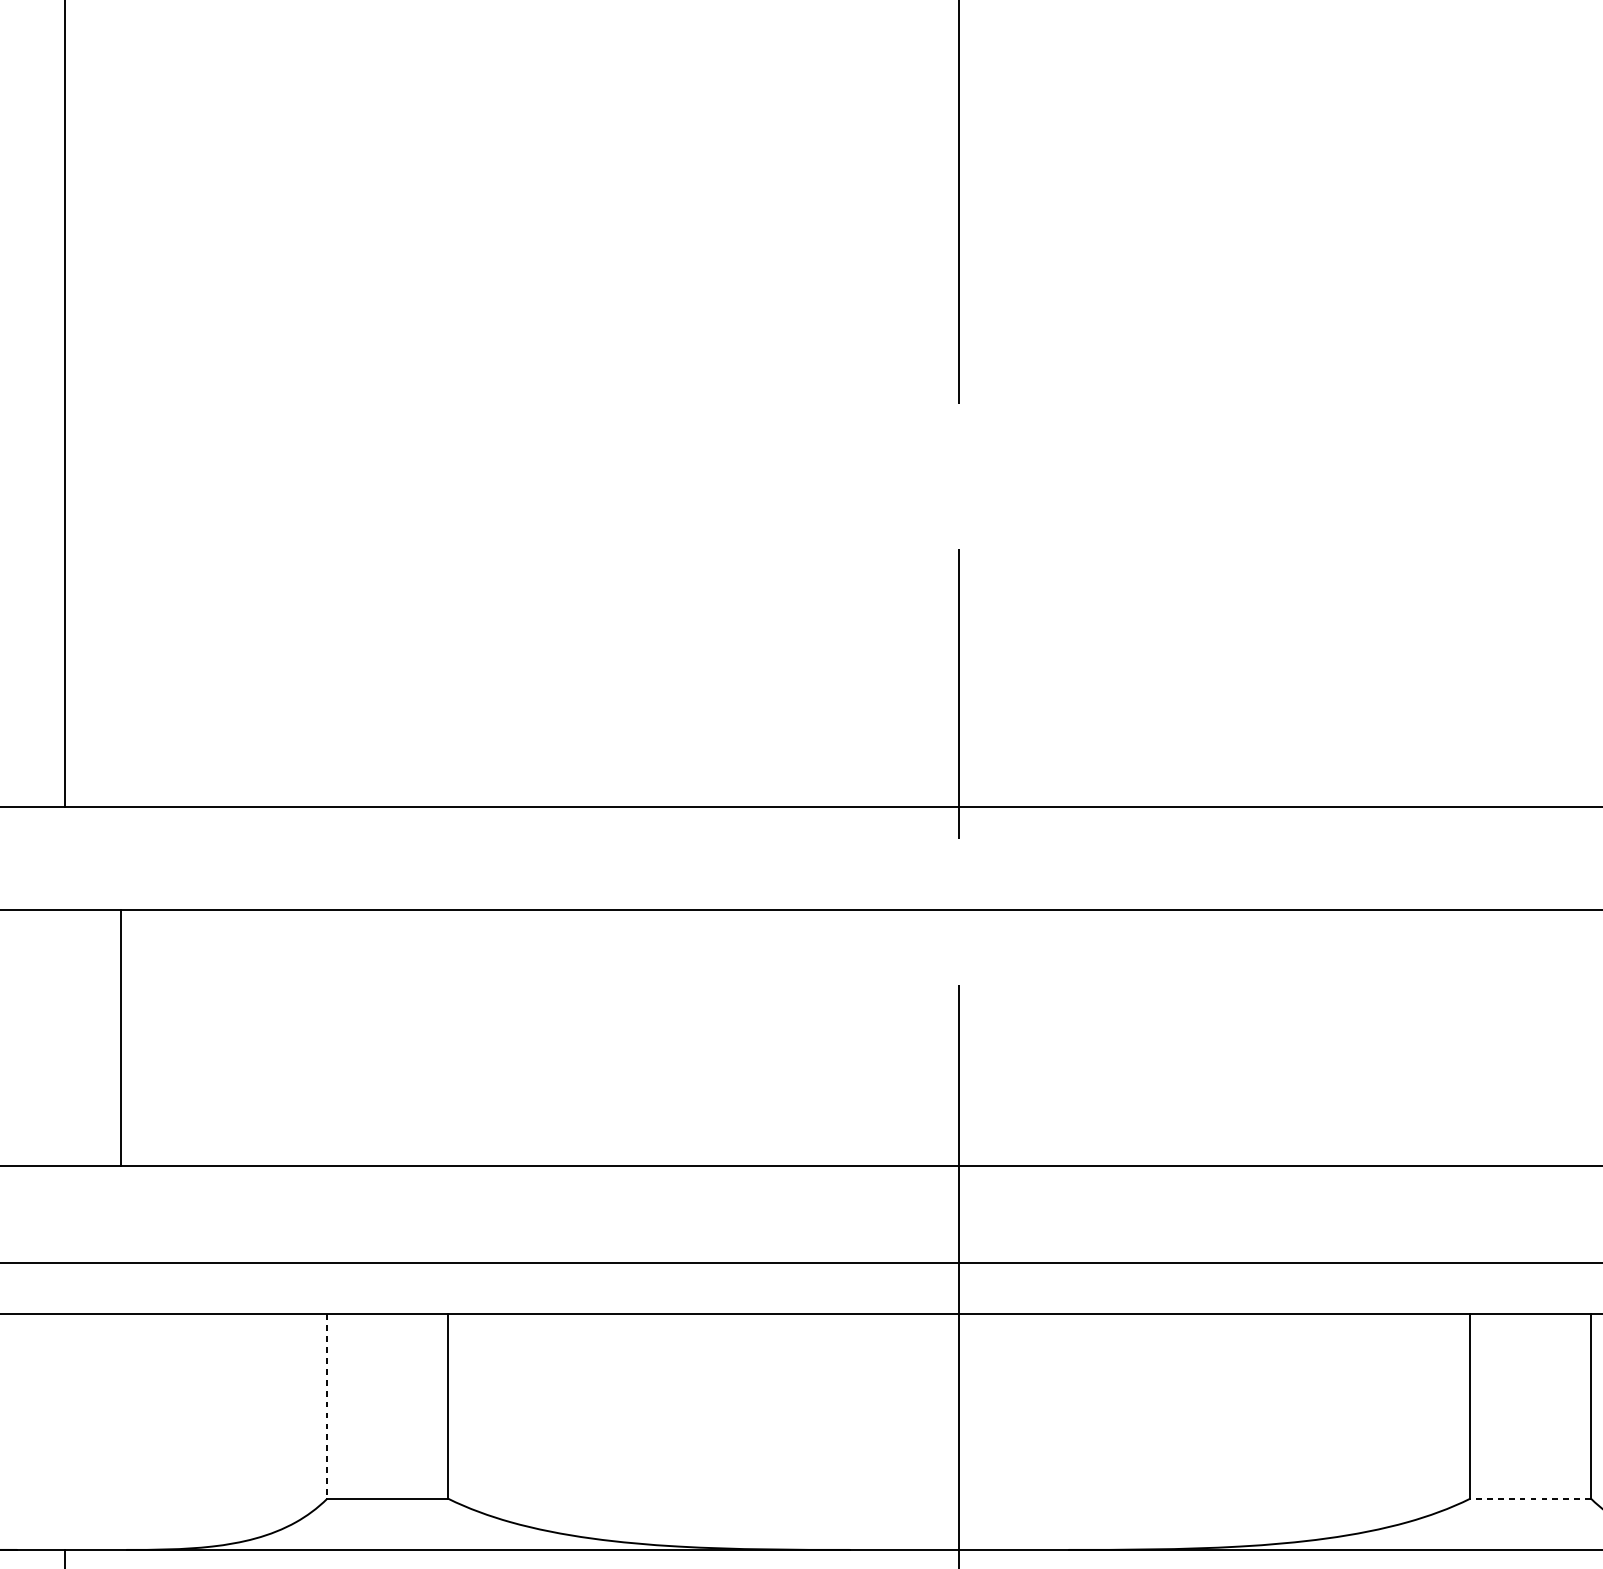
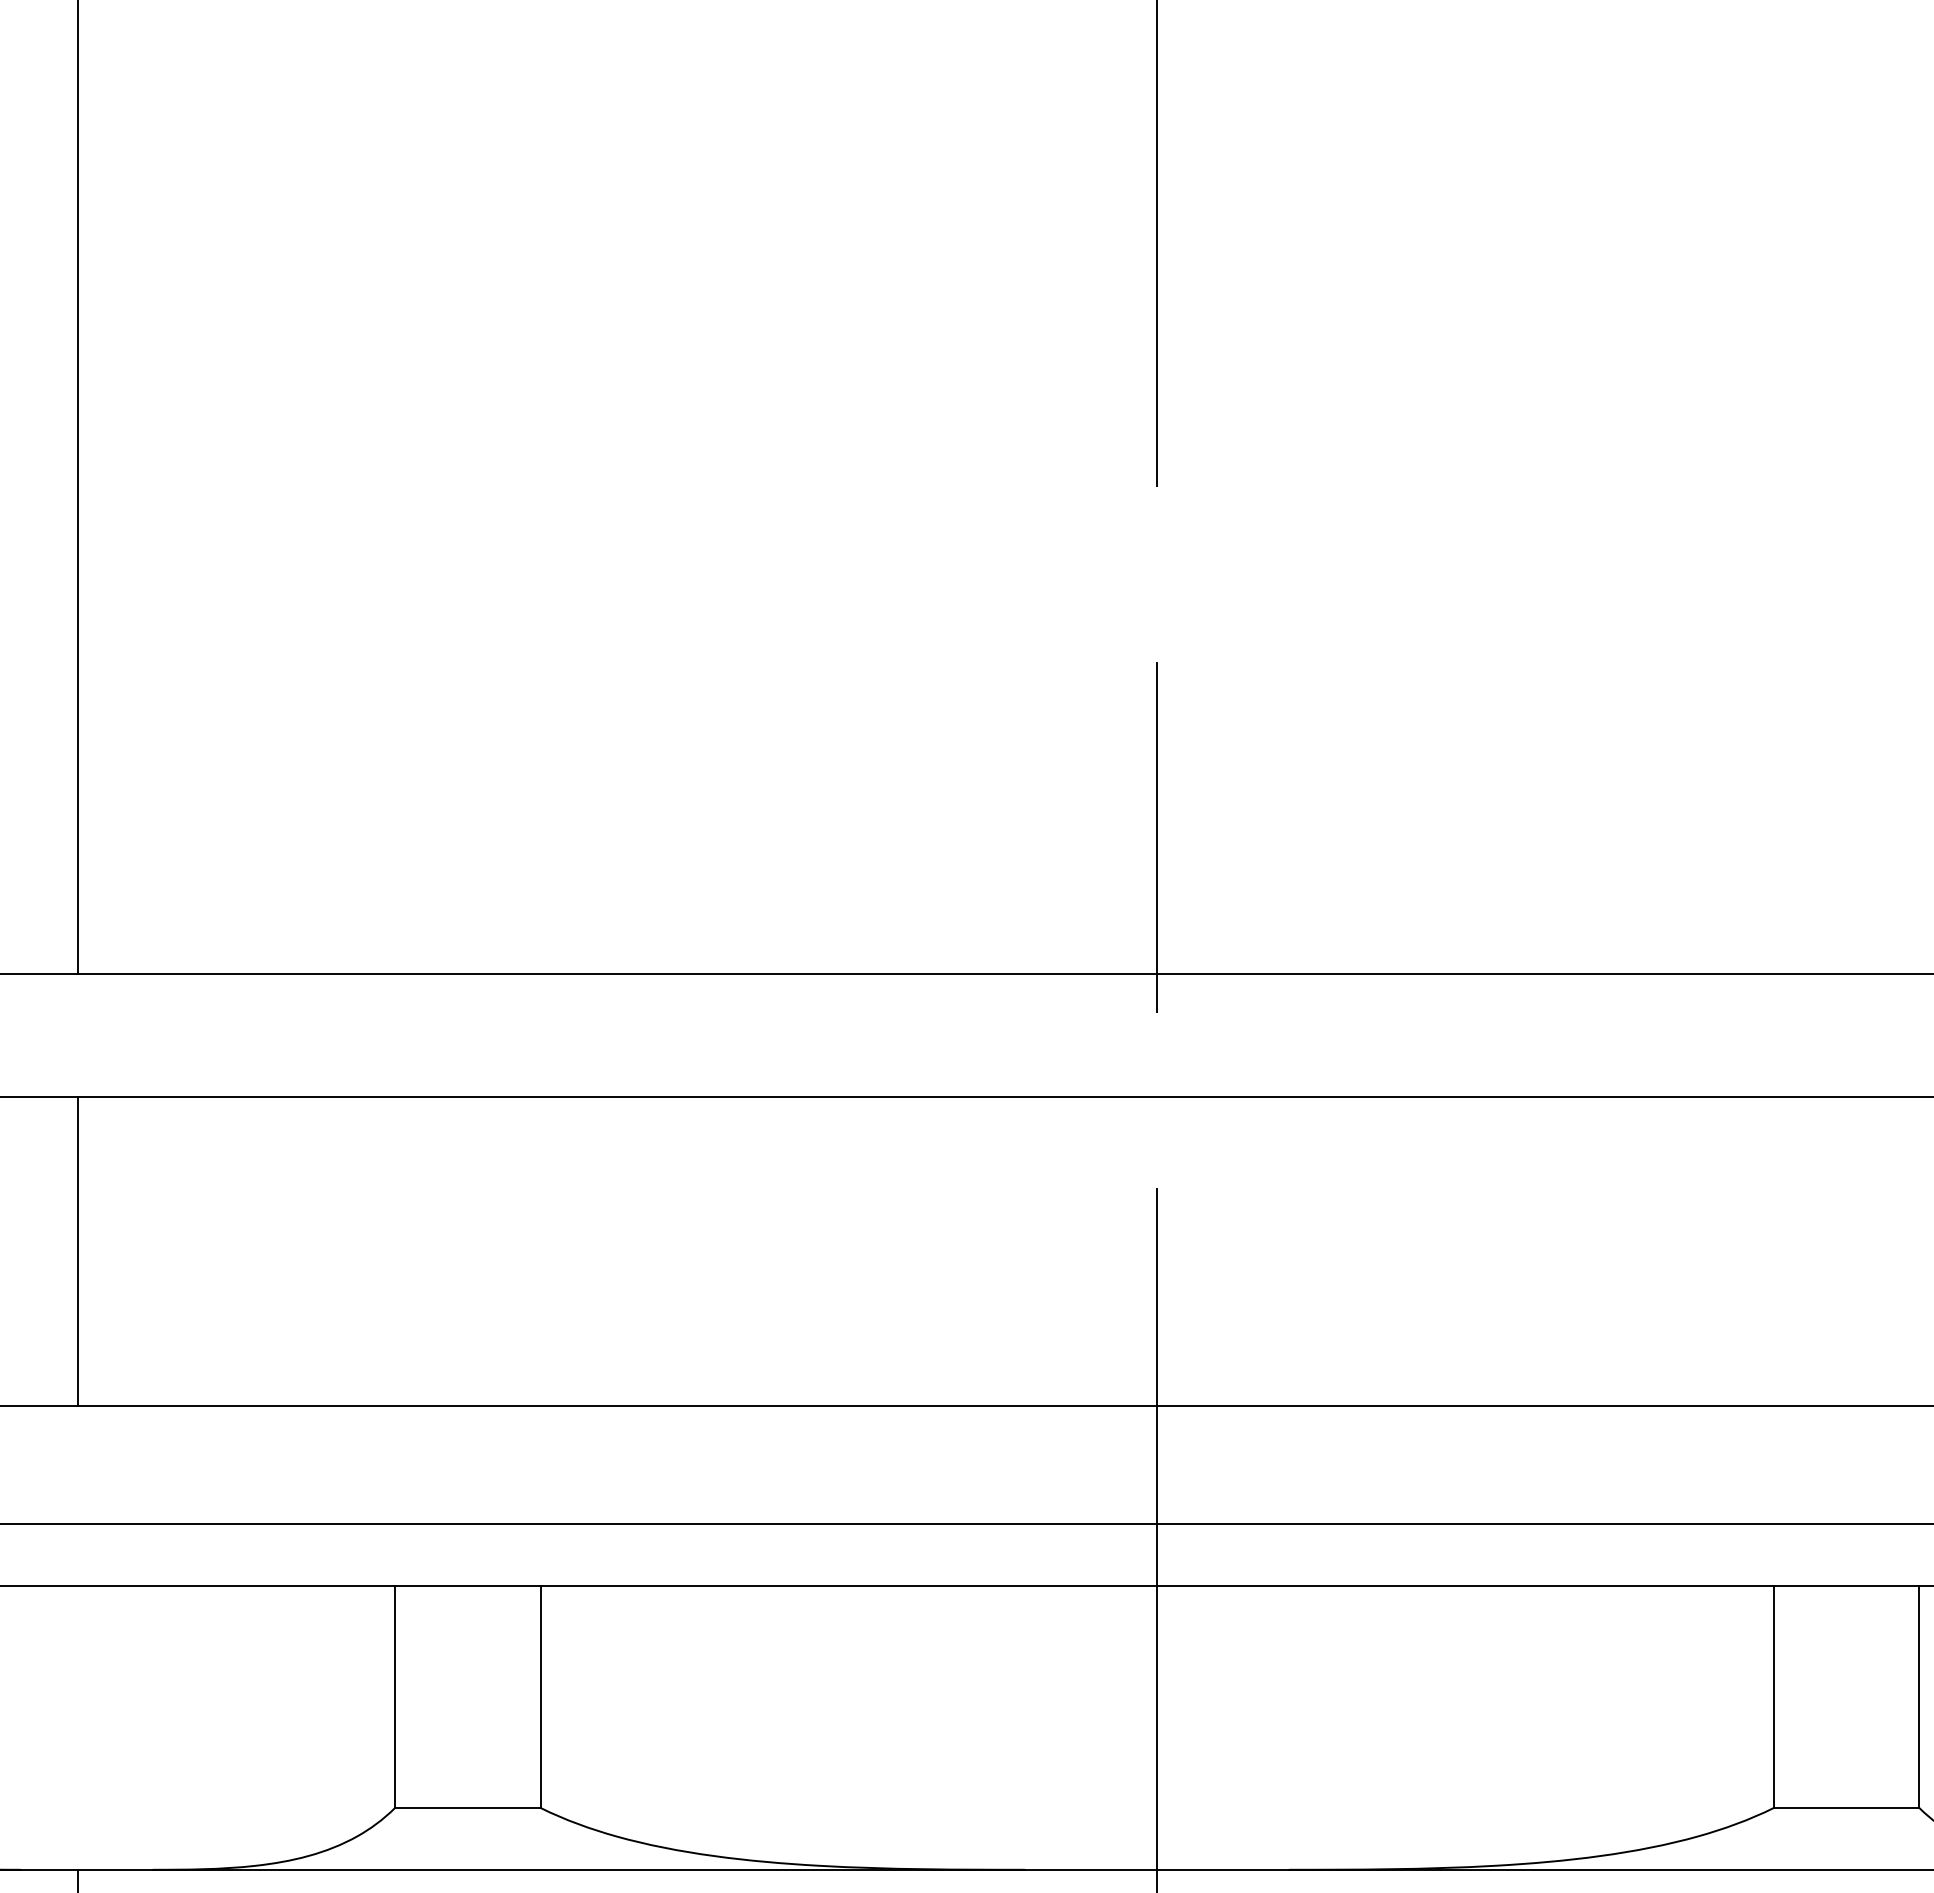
line: (121, 1037) -> (78, 1251), moved
line: (327, 1407) -> (395, 1697), dashed -> solid
line: (1530, 1499) -> (1846, 1808), dashed -> solid

